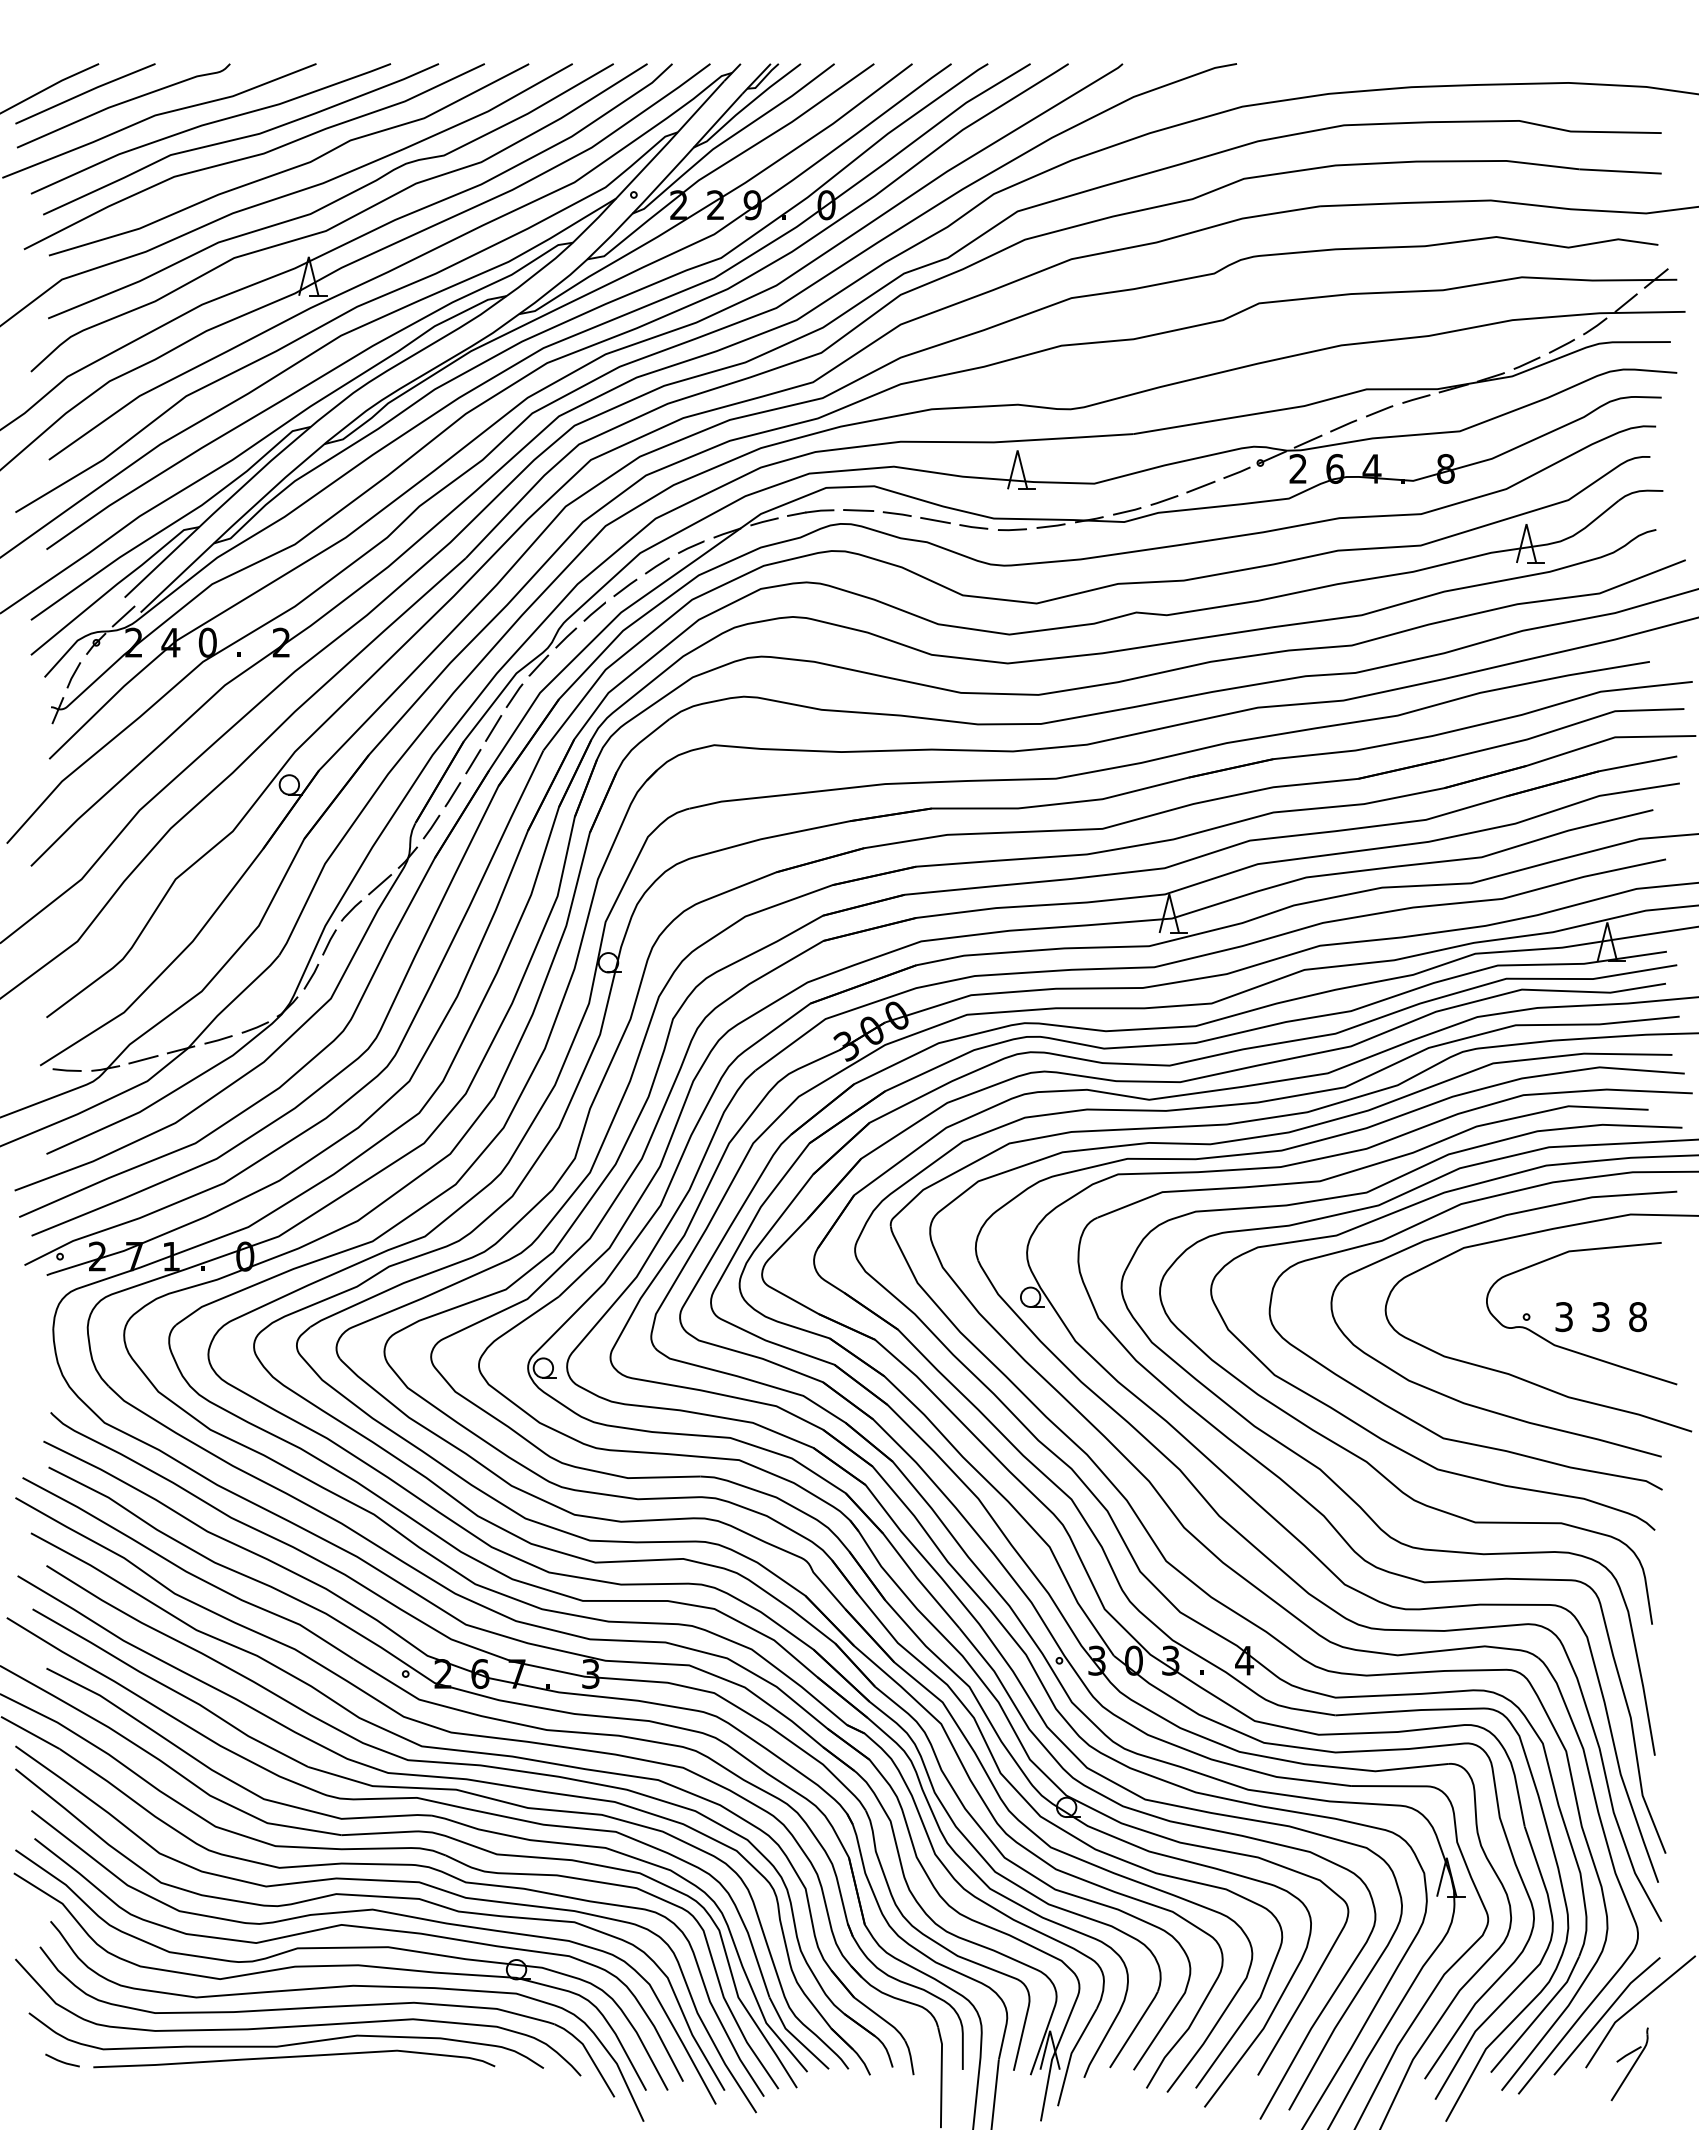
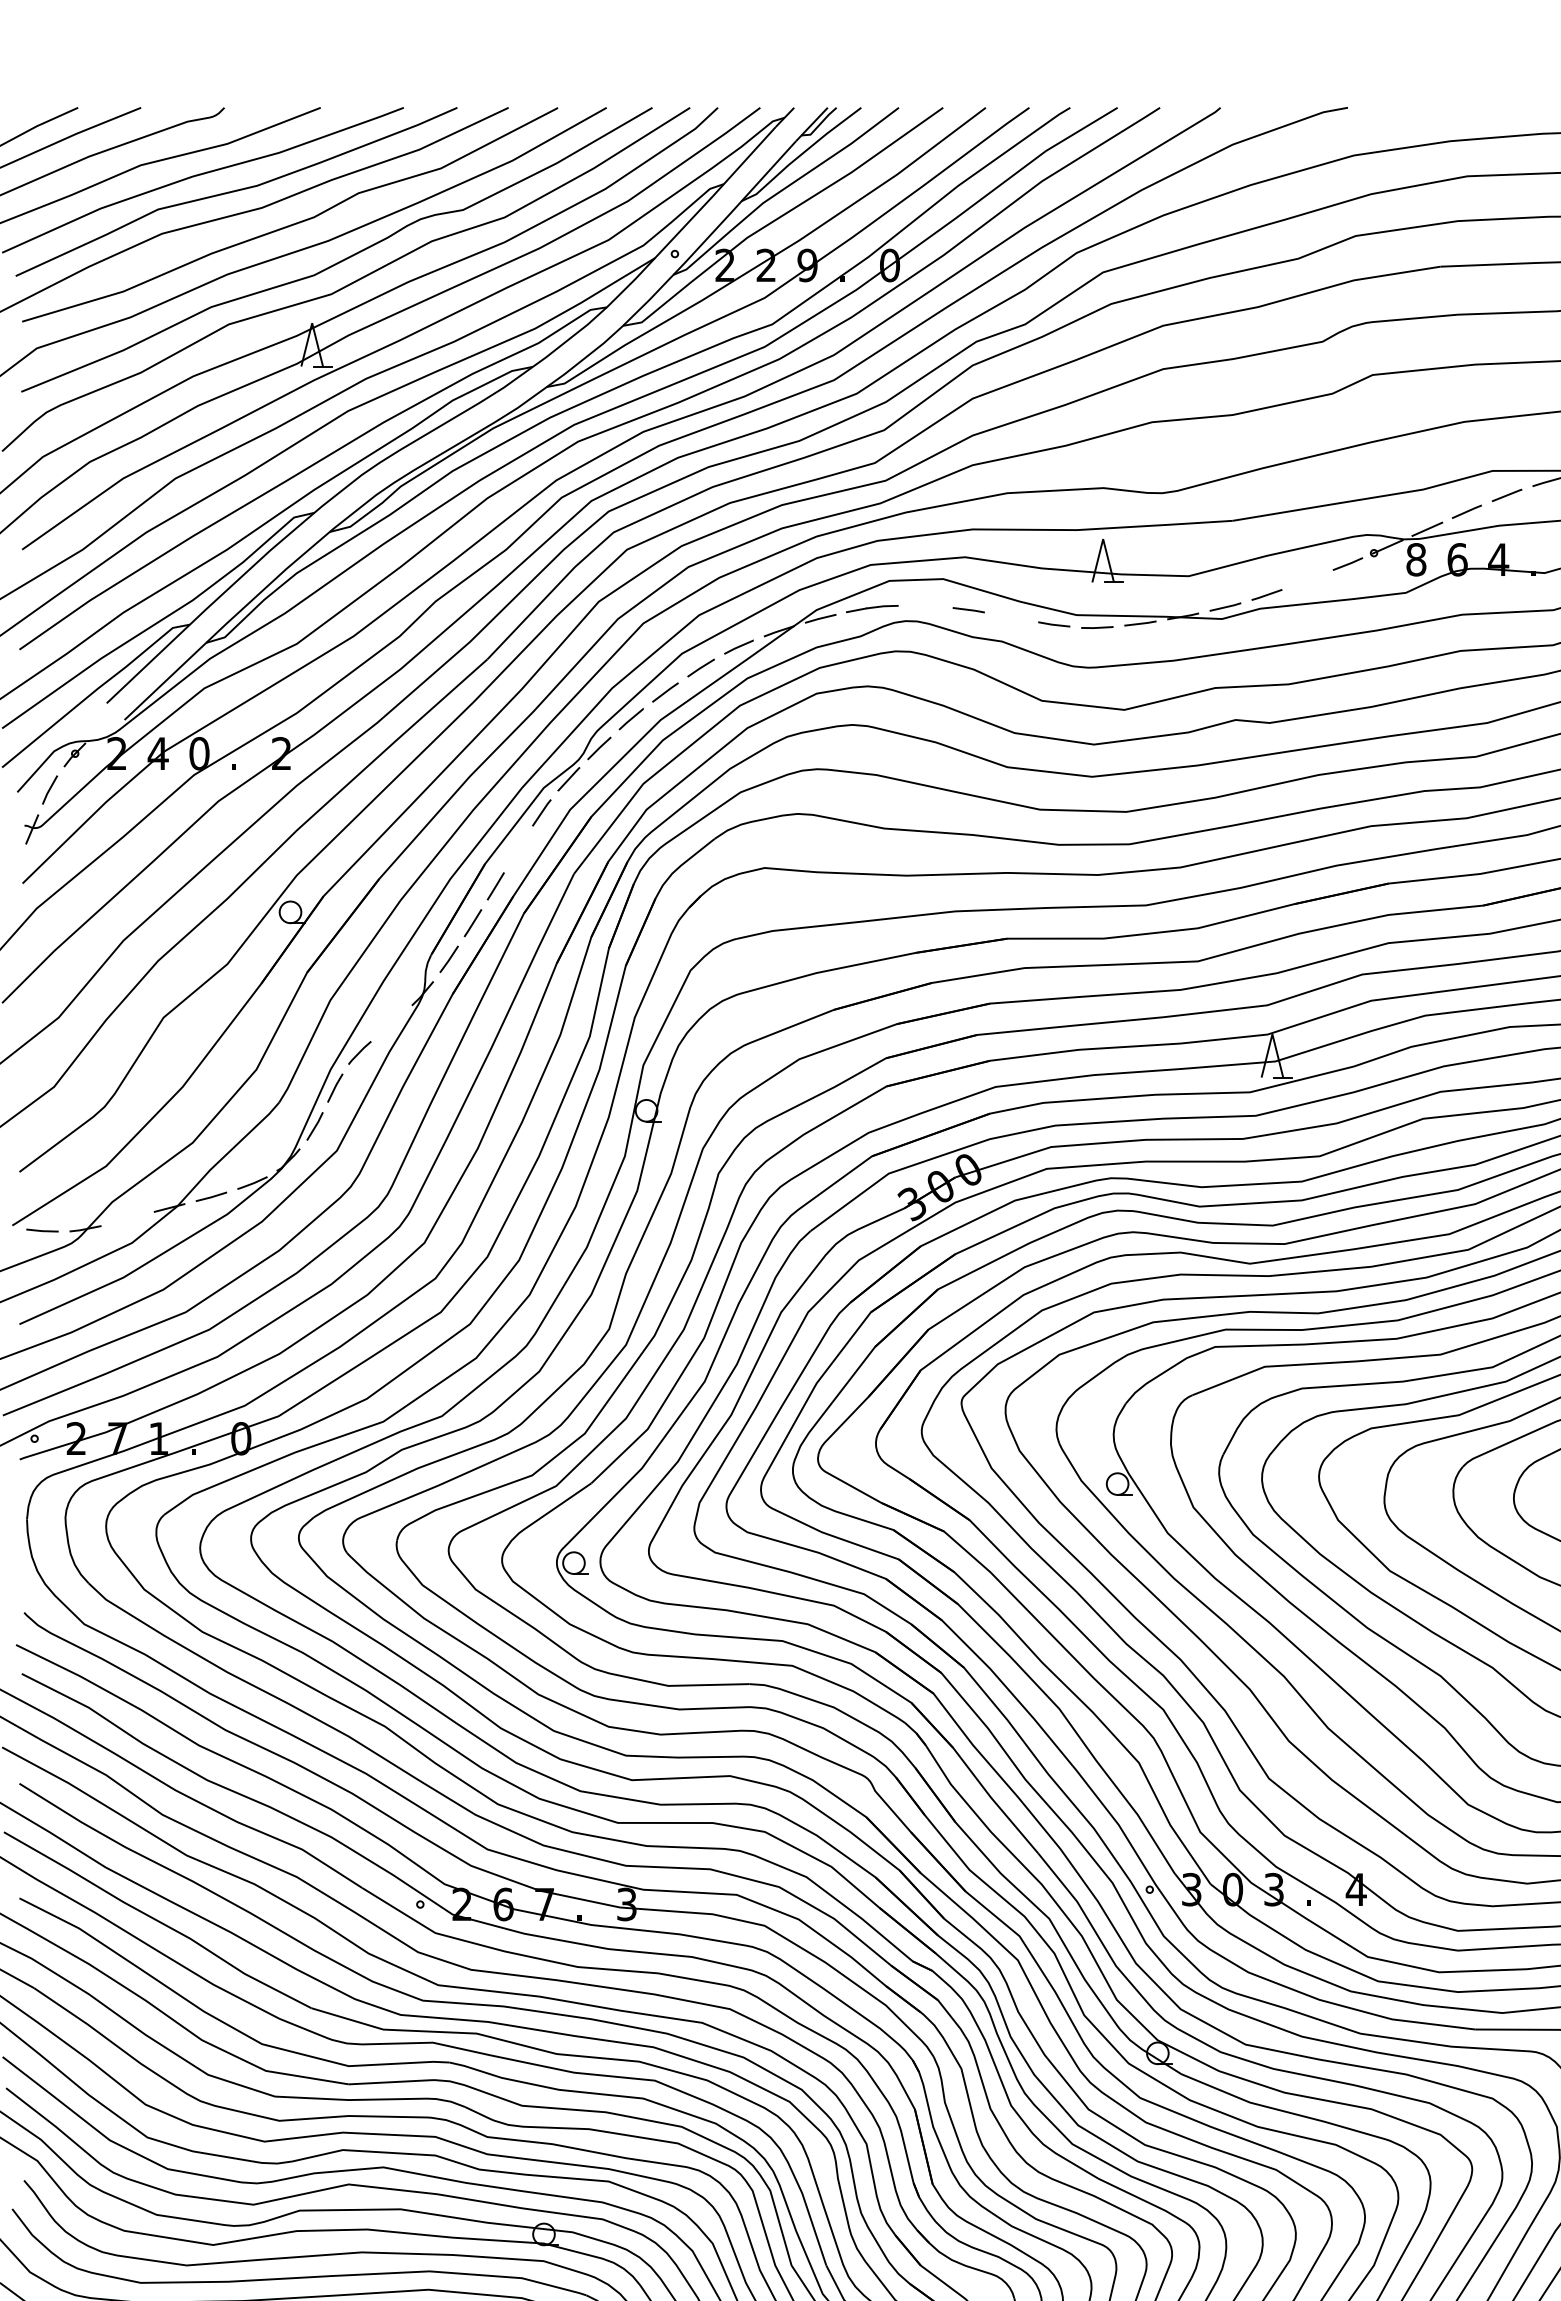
text: (1298, 468) -> (1416, 559), 2 -> 8
line: (1200, 486) -> (1307, 579), removed
line: (858, 510) -> (925, 606), removed
line: (935, 520) -> (1011, 617), removed
line: (123, 616) -> (105, 724), removed
line: (493, 728) -> (518, 849), removed
line: (380, 884) -> (392, 1023), removed
line: (143, 1059) -> (127, 1218), removed

